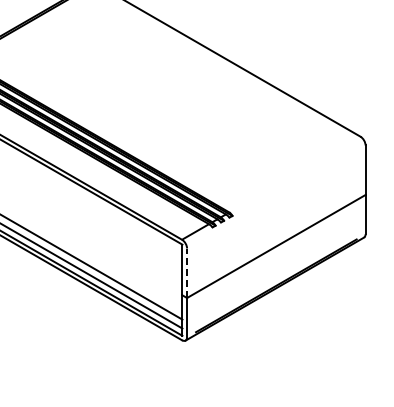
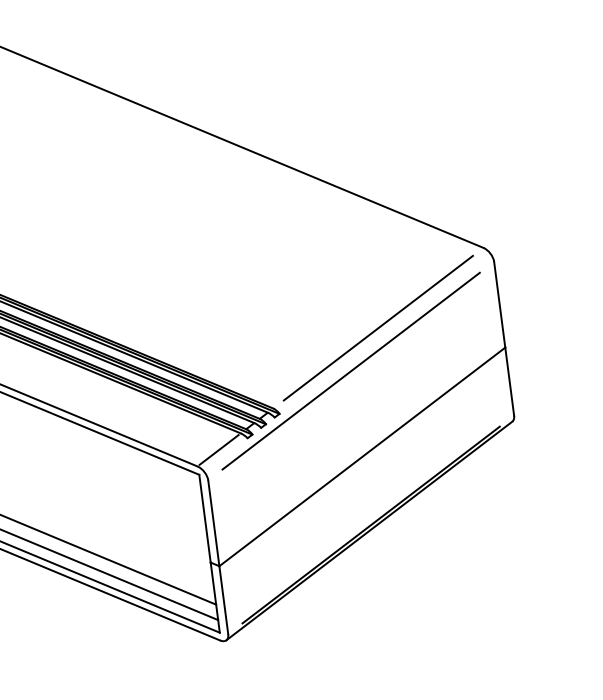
line: (294, 174) -> (377, 328), added
line: (276, 196) -> (351, 370), added
line: (187, 273) -> (214, 523), dashed -> solid

